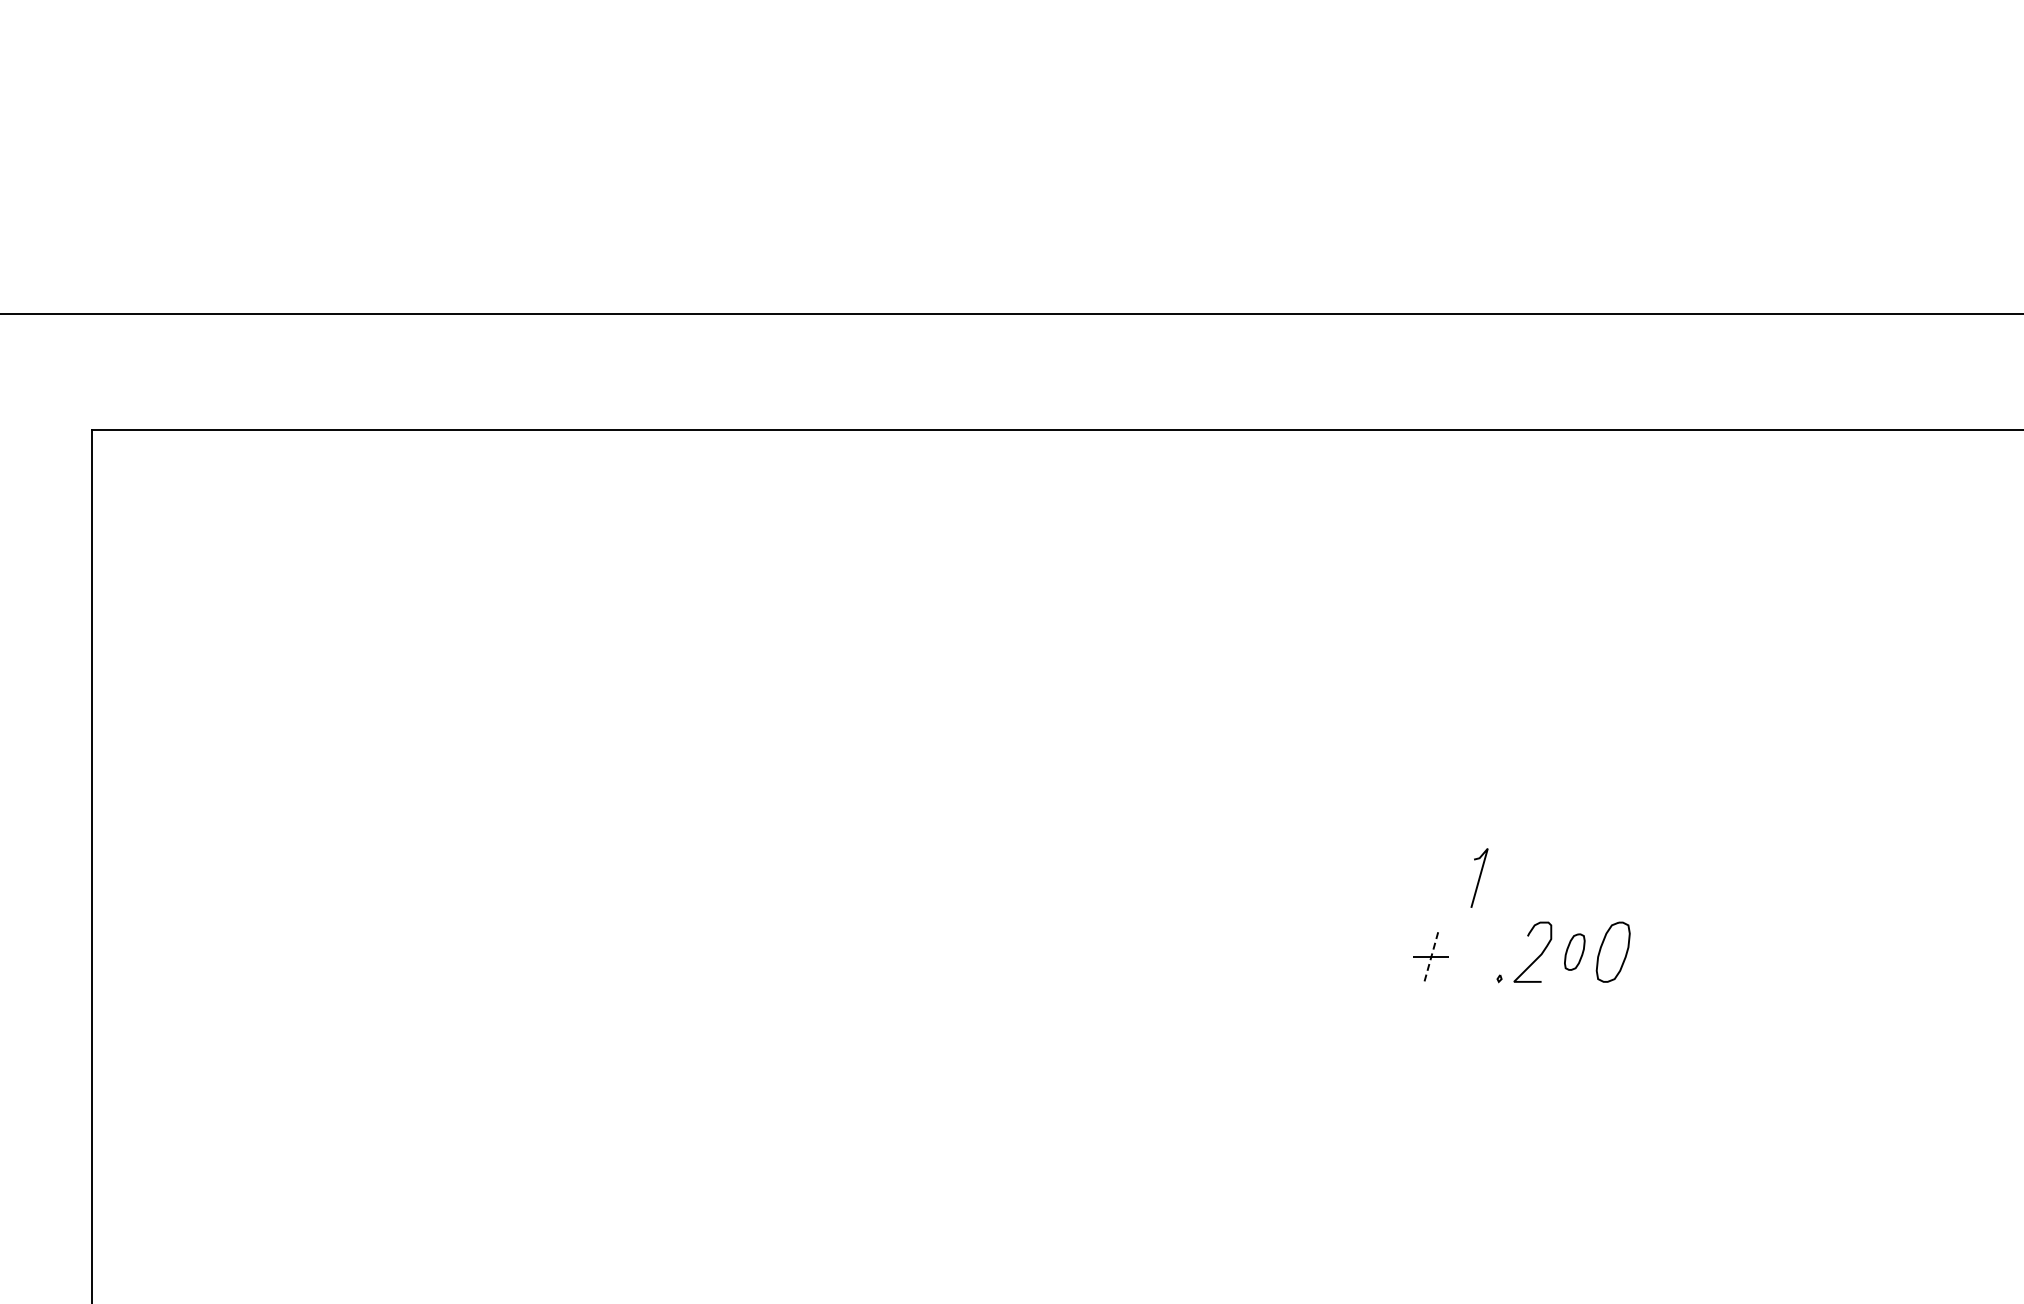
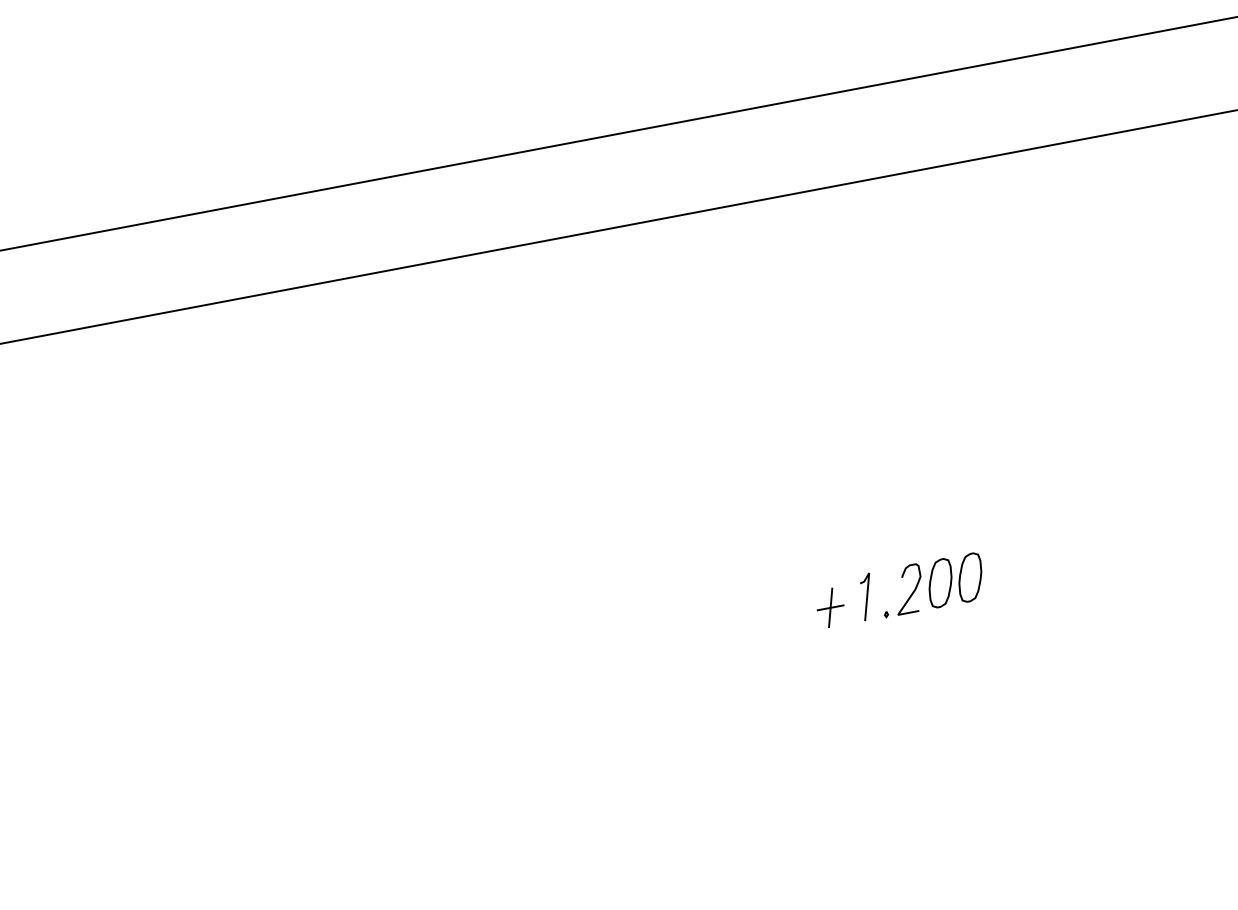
line: (1479, 877) -> (867, 596), moved
part: (1574, 951) -> (940, 582), size x1.67
line: (1431, 957) -> (830, 608), dashed -> solid

